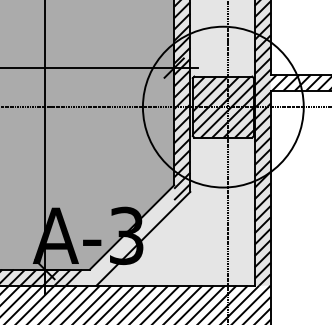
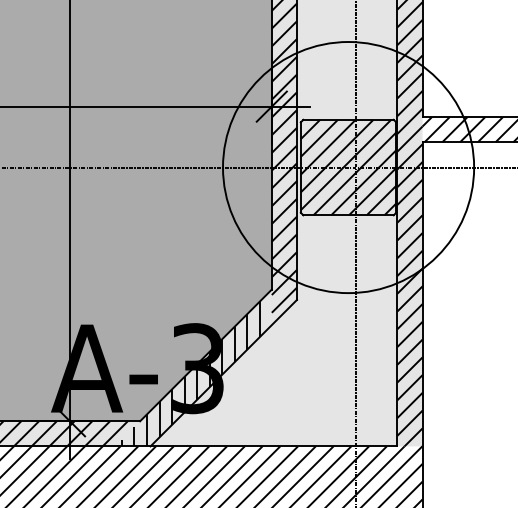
hatch: (122, 238) -> (191, 372), added

